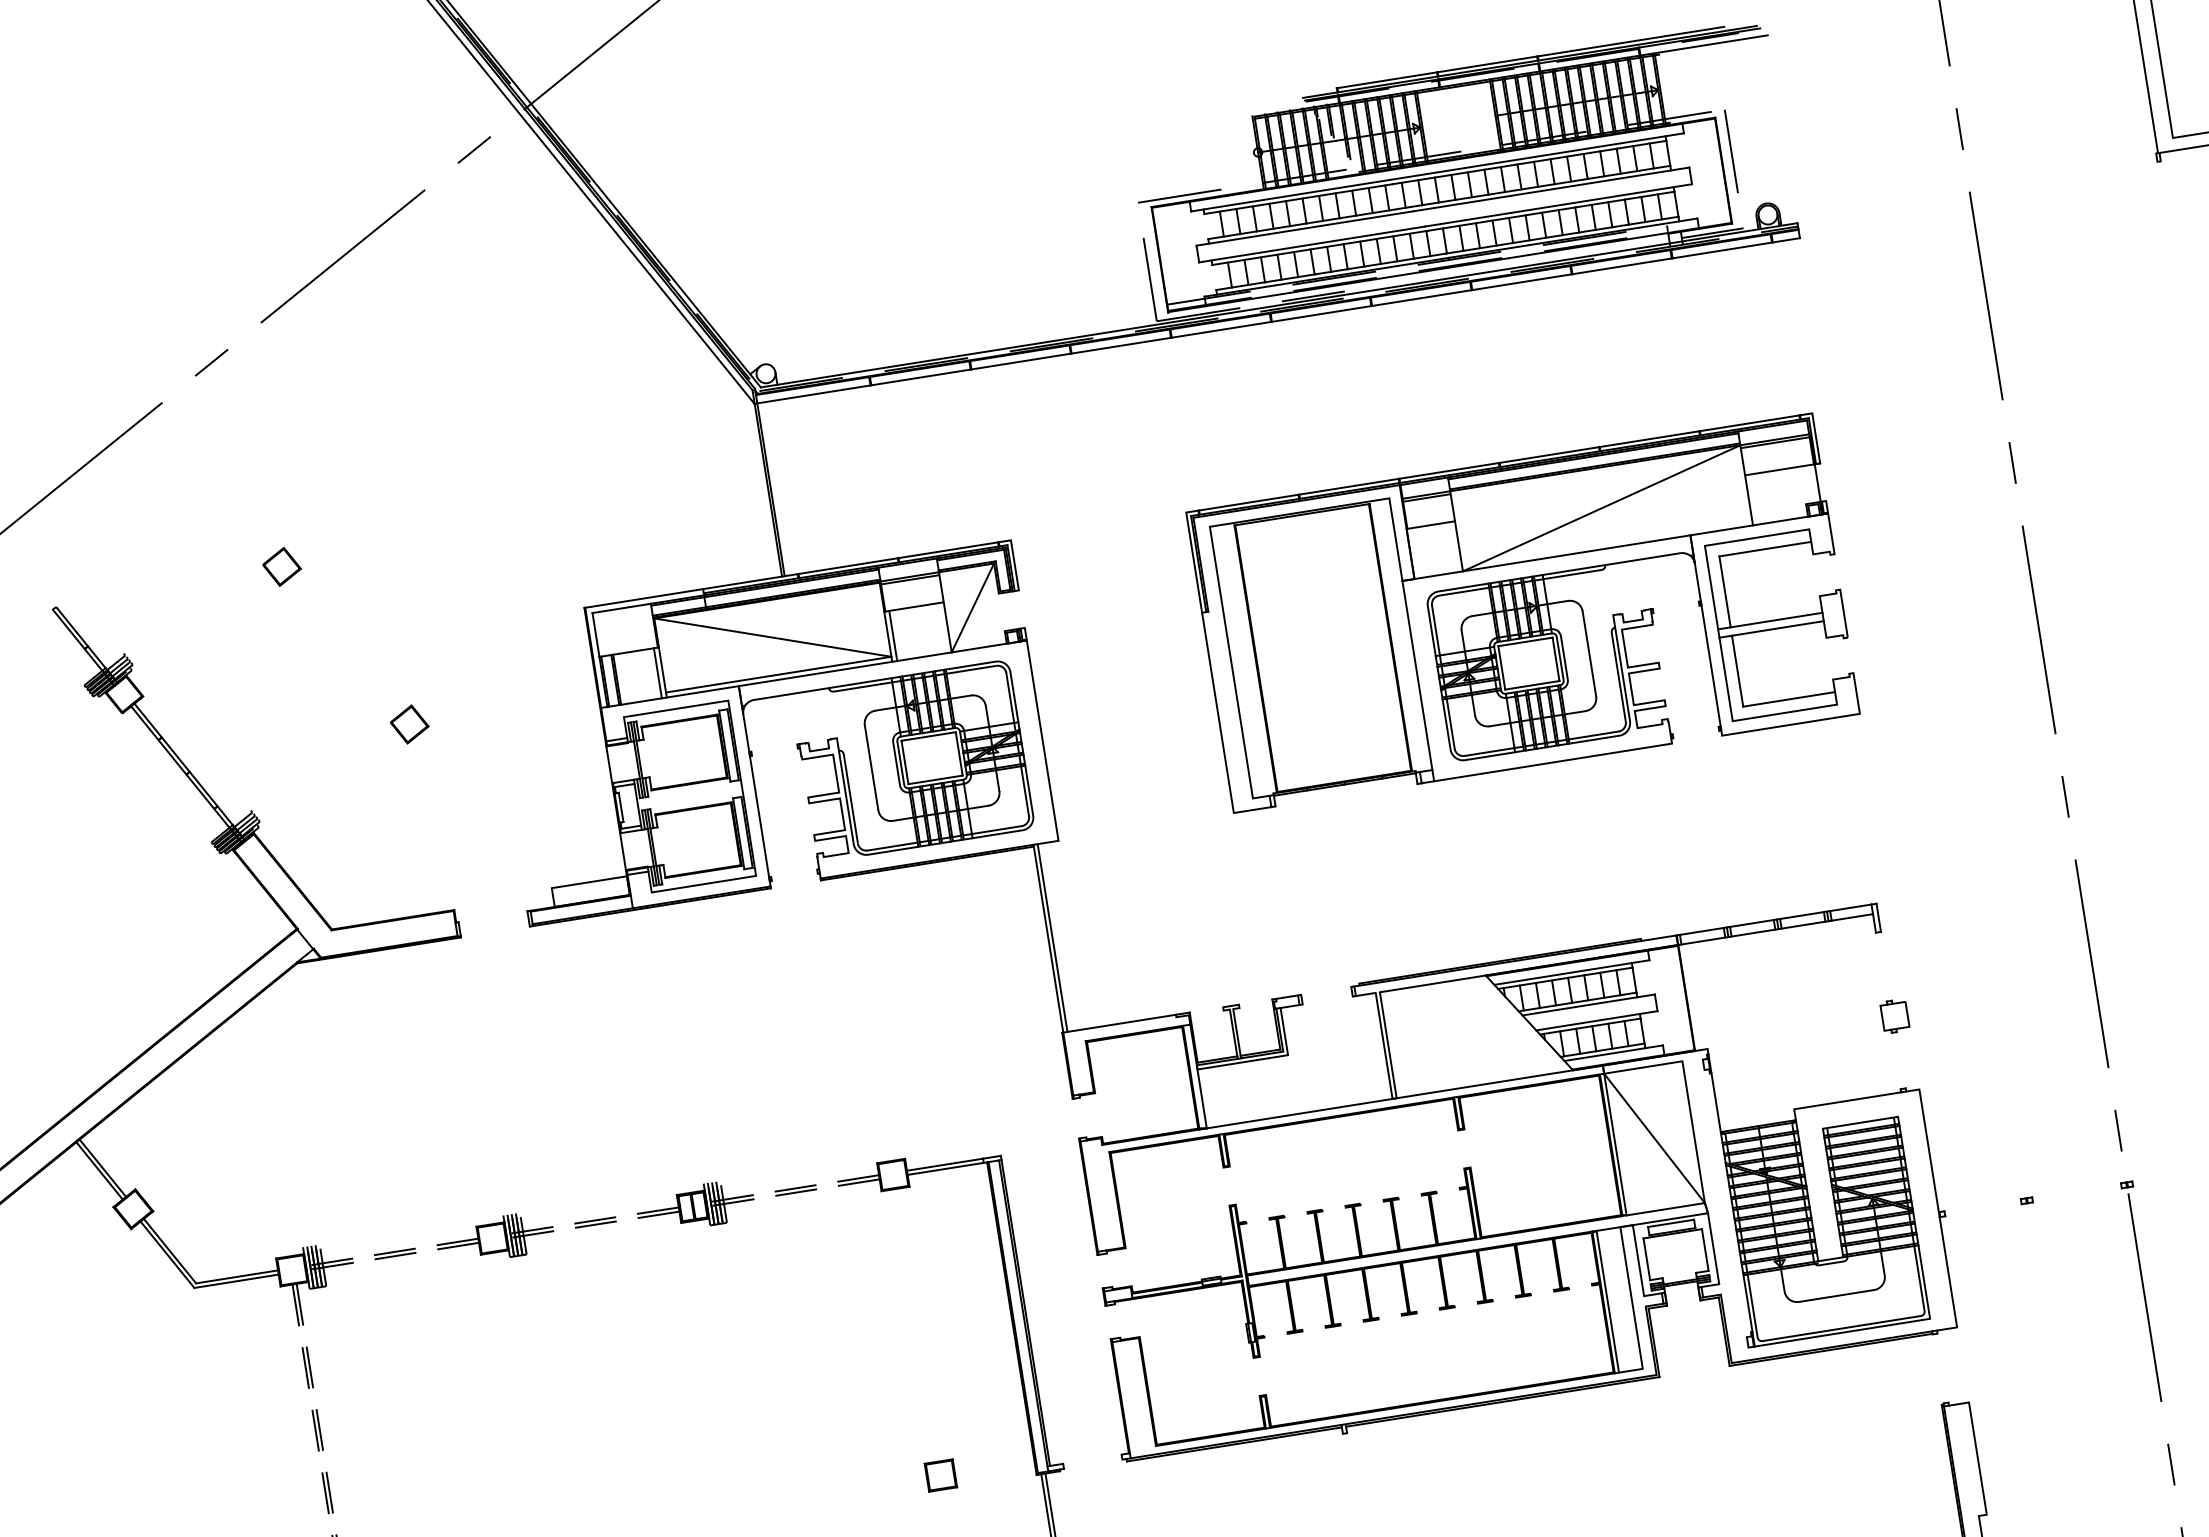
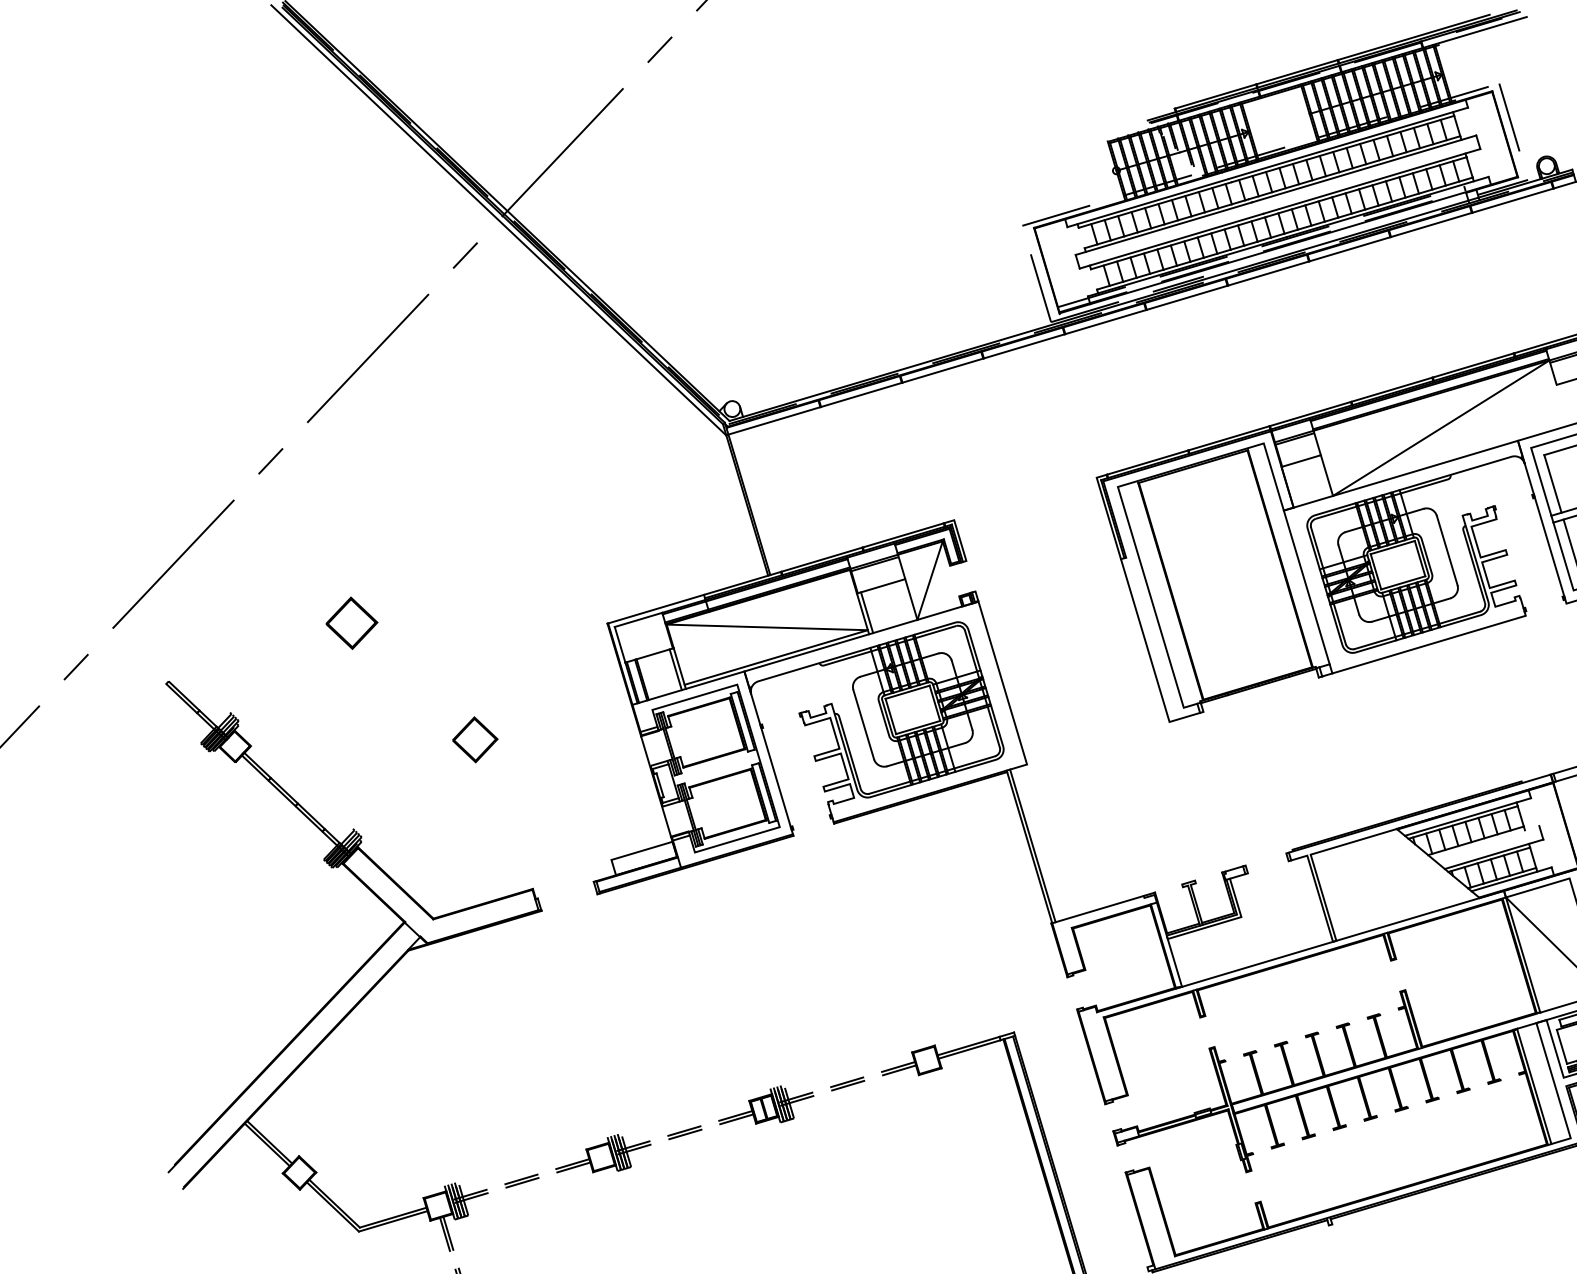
line: (1749, 500) -> (1563, 405), removed
part: (281, 566) -> (351, 622), size x1.6
part: (409, 724) -> (475, 739), size x1.4
line: (1588, 1004) -> (1485, 841), removed

